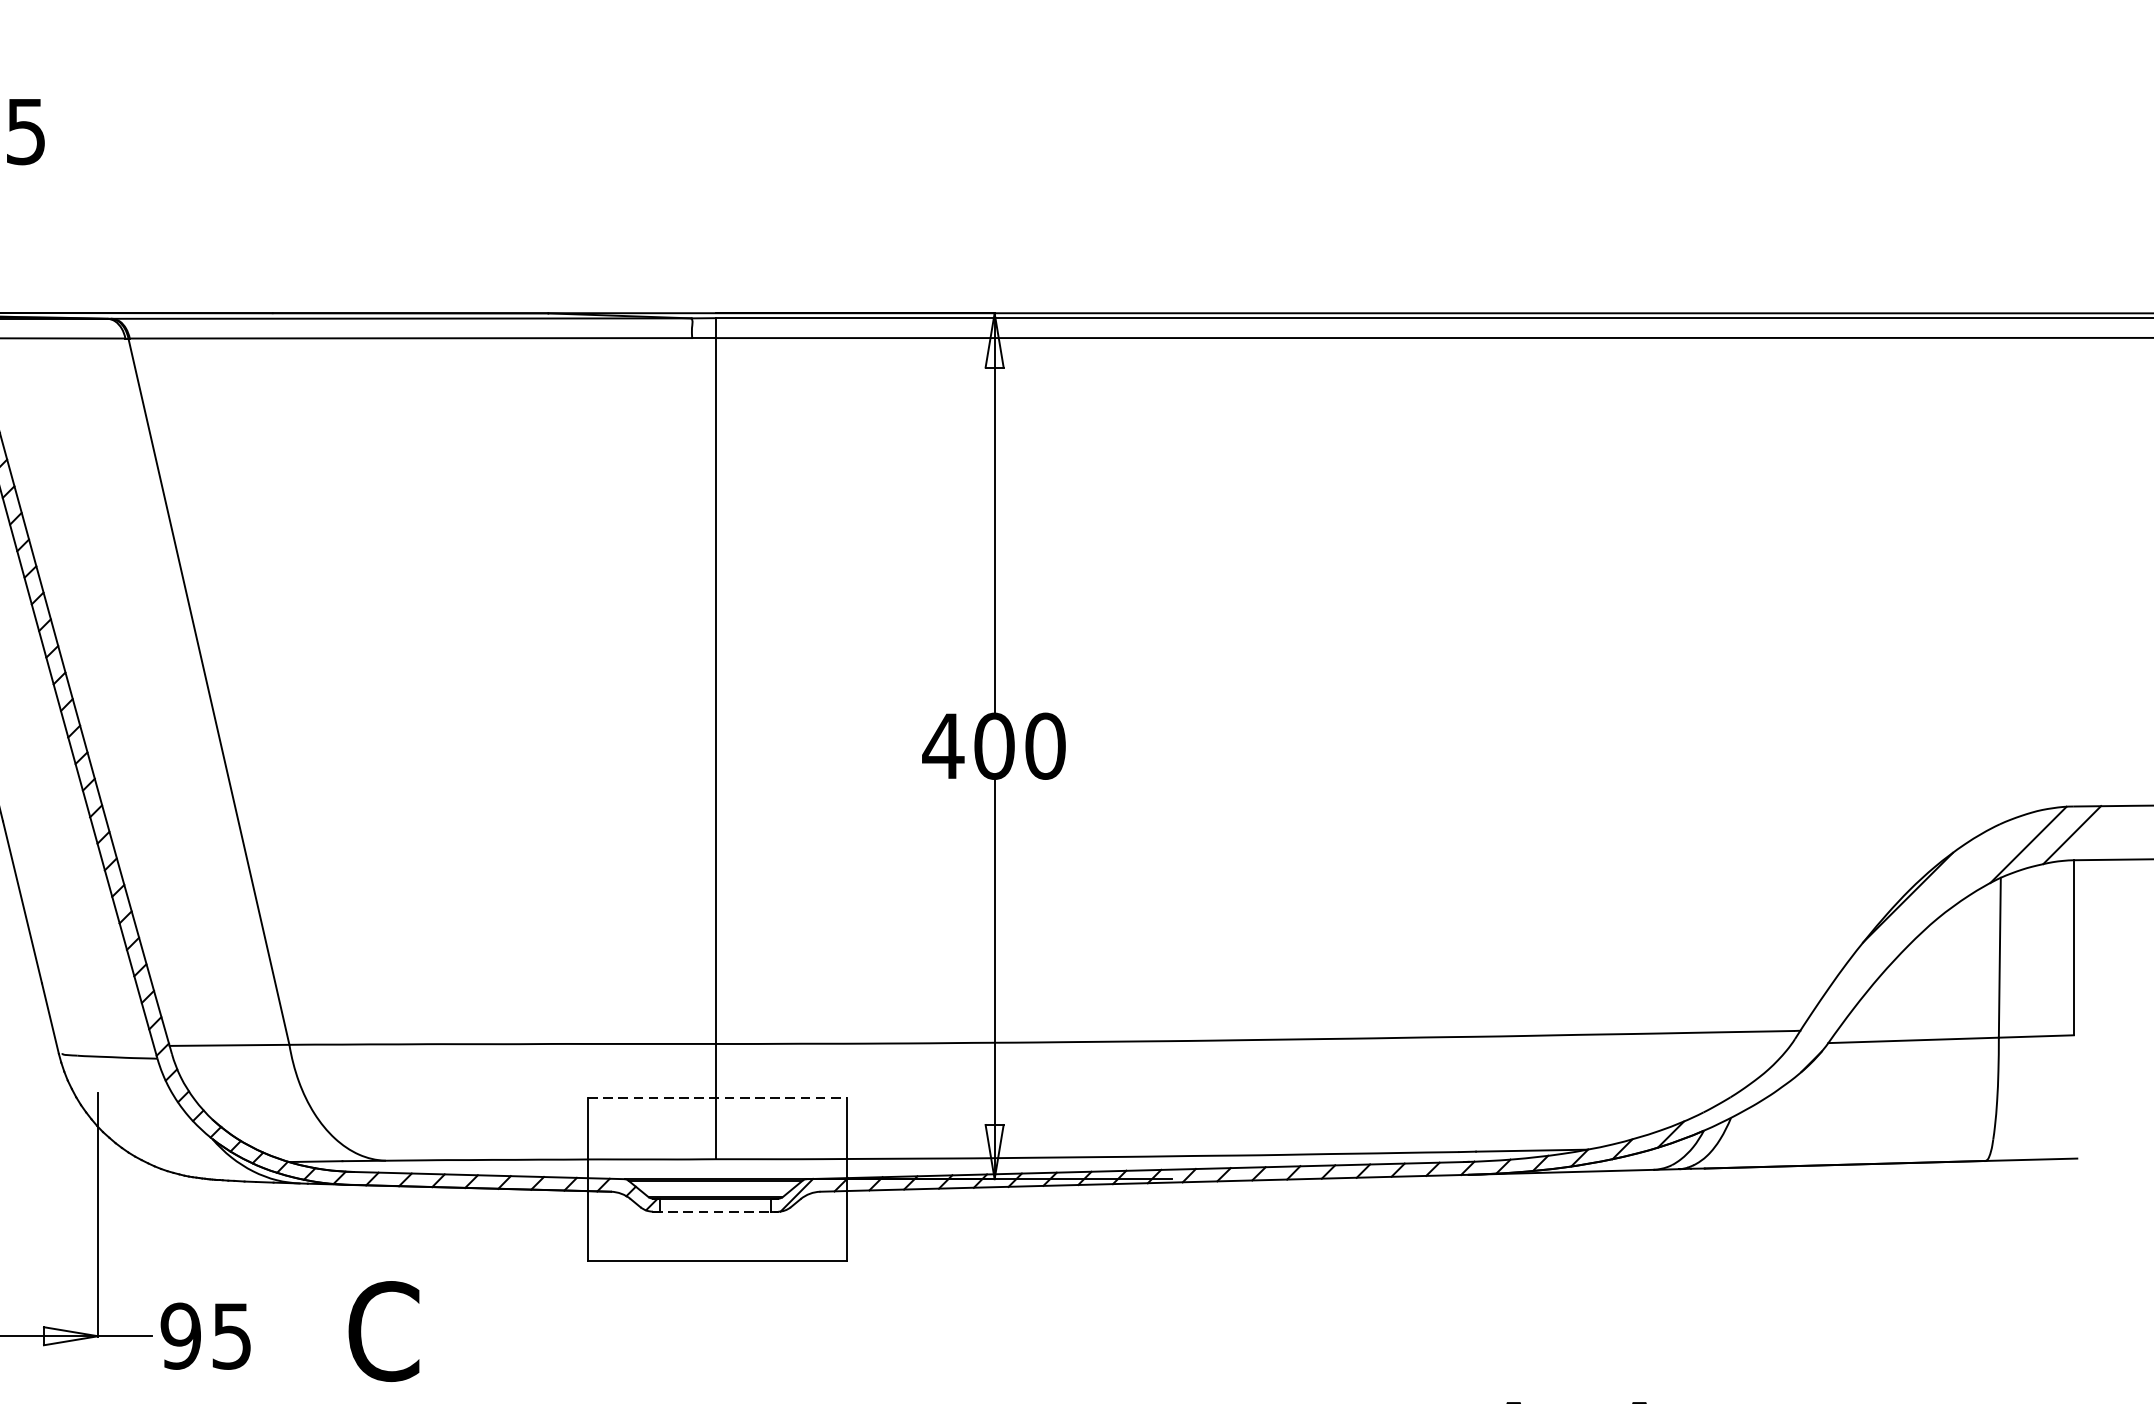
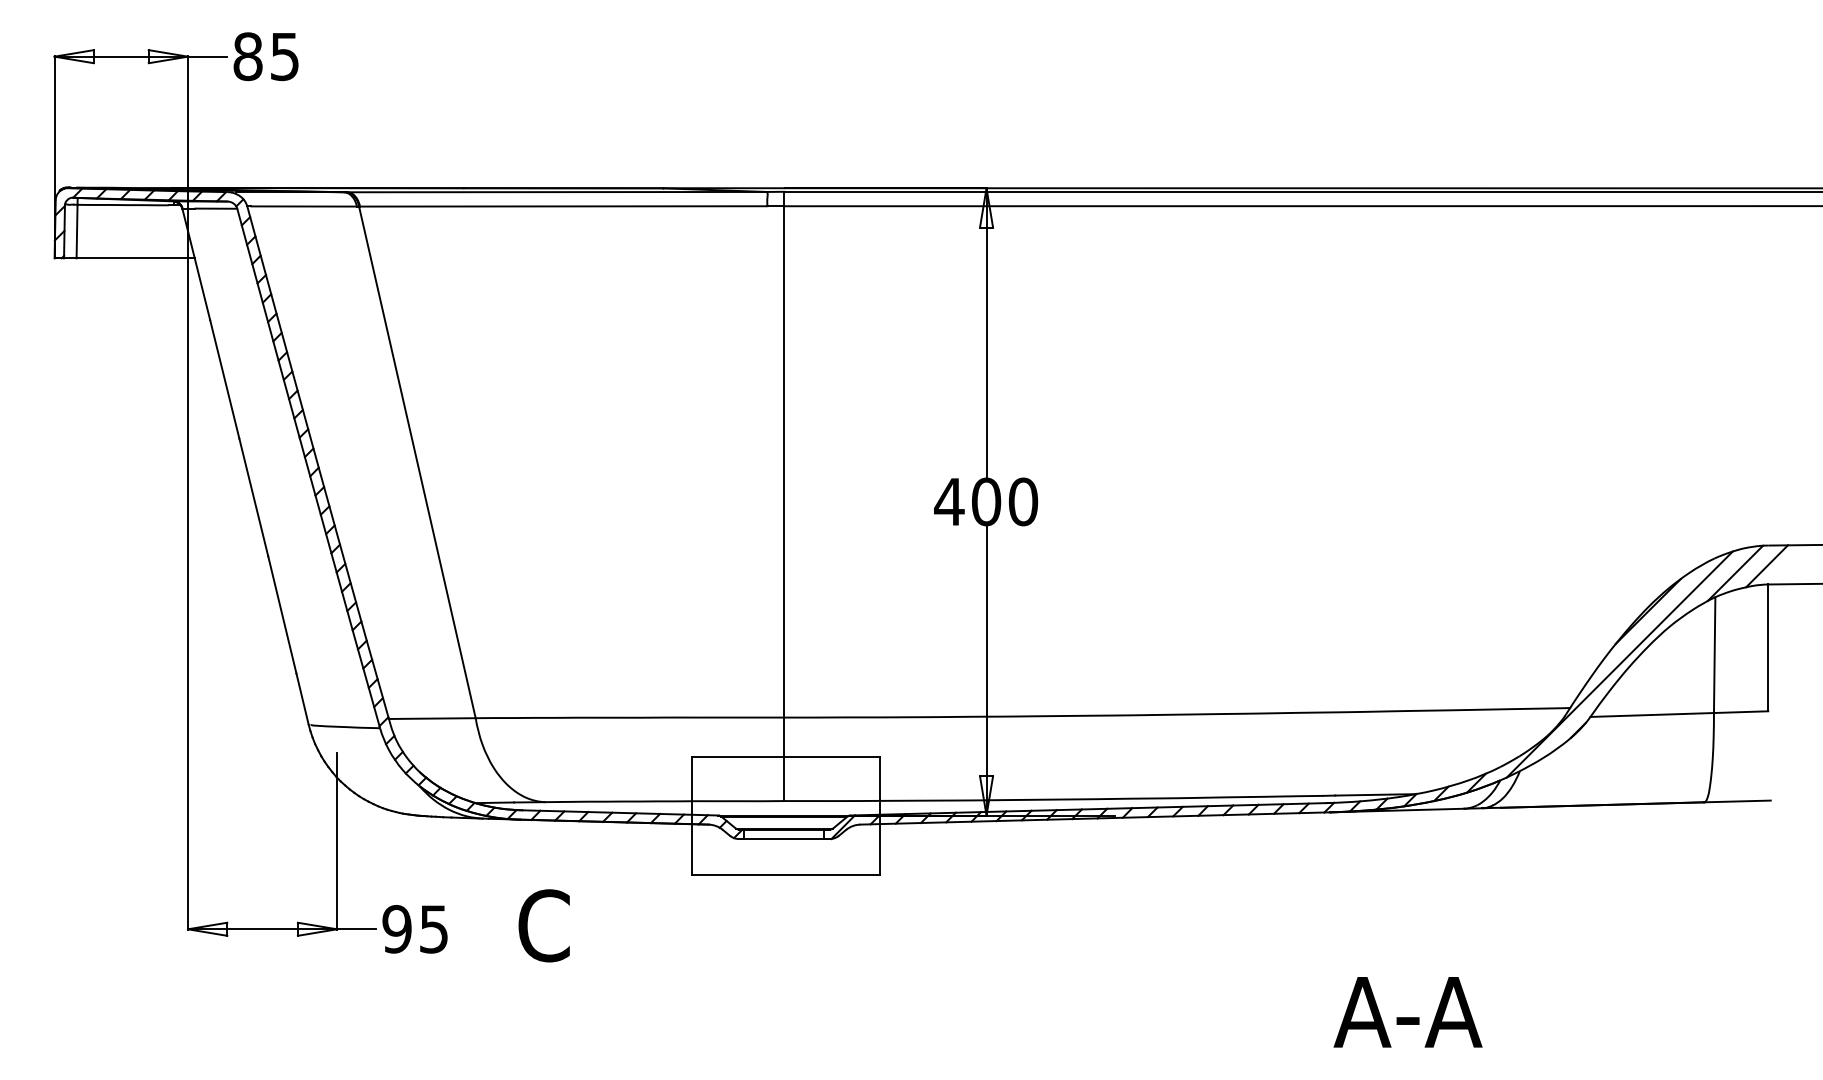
line: (1868, 970) -> (1619, 664), added
line: (717, 1097) -> (785, 756), dashed -> solid
line: (715, 1212) -> (784, 839), dashed -> solid

